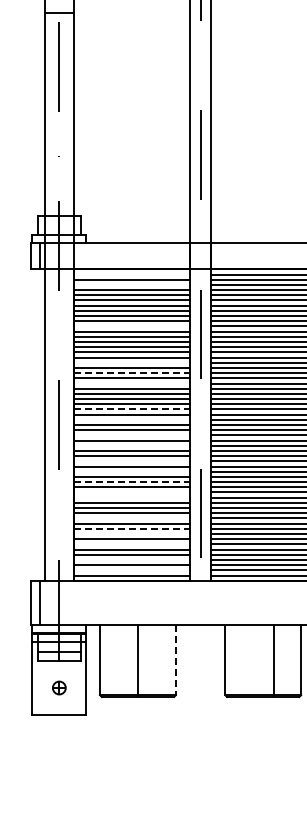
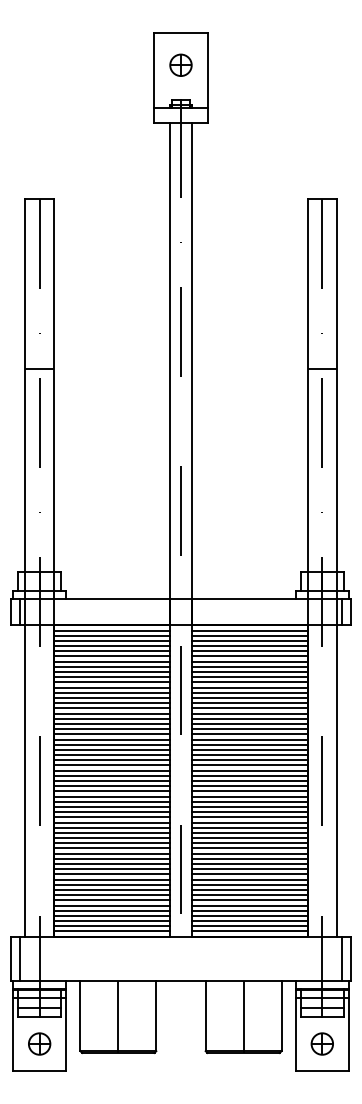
line: (131, 274) -> (111, 630), added
line: (131, 284) -> (111, 640), added
line: (131, 326) -> (111, 682), added
line: (131, 362) -> (111, 718), added
line: (132, 373) -> (112, 729), dashed -> solid
line: (131, 383) -> (111, 739), added
line: (132, 409) -> (112, 765), dashed -> solid
line: (131, 419) -> (111, 775), added
line: (131, 435) -> (111, 791), added
line: (131, 445) -> (111, 801), added
line: (131, 461) -> (111, 817), added
line: (131, 471) -> (111, 827), added
line: (132, 482) -> (112, 838), dashed -> solid
line: (131, 492) -> (111, 848), added
line: (131, 497) -> (111, 853), added
line: (131, 518) -> (111, 874), added
line: (132, 528) -> (112, 884), dashed -> solid
line: (131, 533) -> (111, 889), added
line: (131, 544) -> (111, 900), added
line: (131, 559) -> (111, 915), added
line: (131, 570) -> (111, 926), added
line: (176, 660) -> (156, 1016), dashed -> solid
line: (274, 660) -> (243, 1016), moved
part: (59, 687) -> (39, 1043), size x1.67

